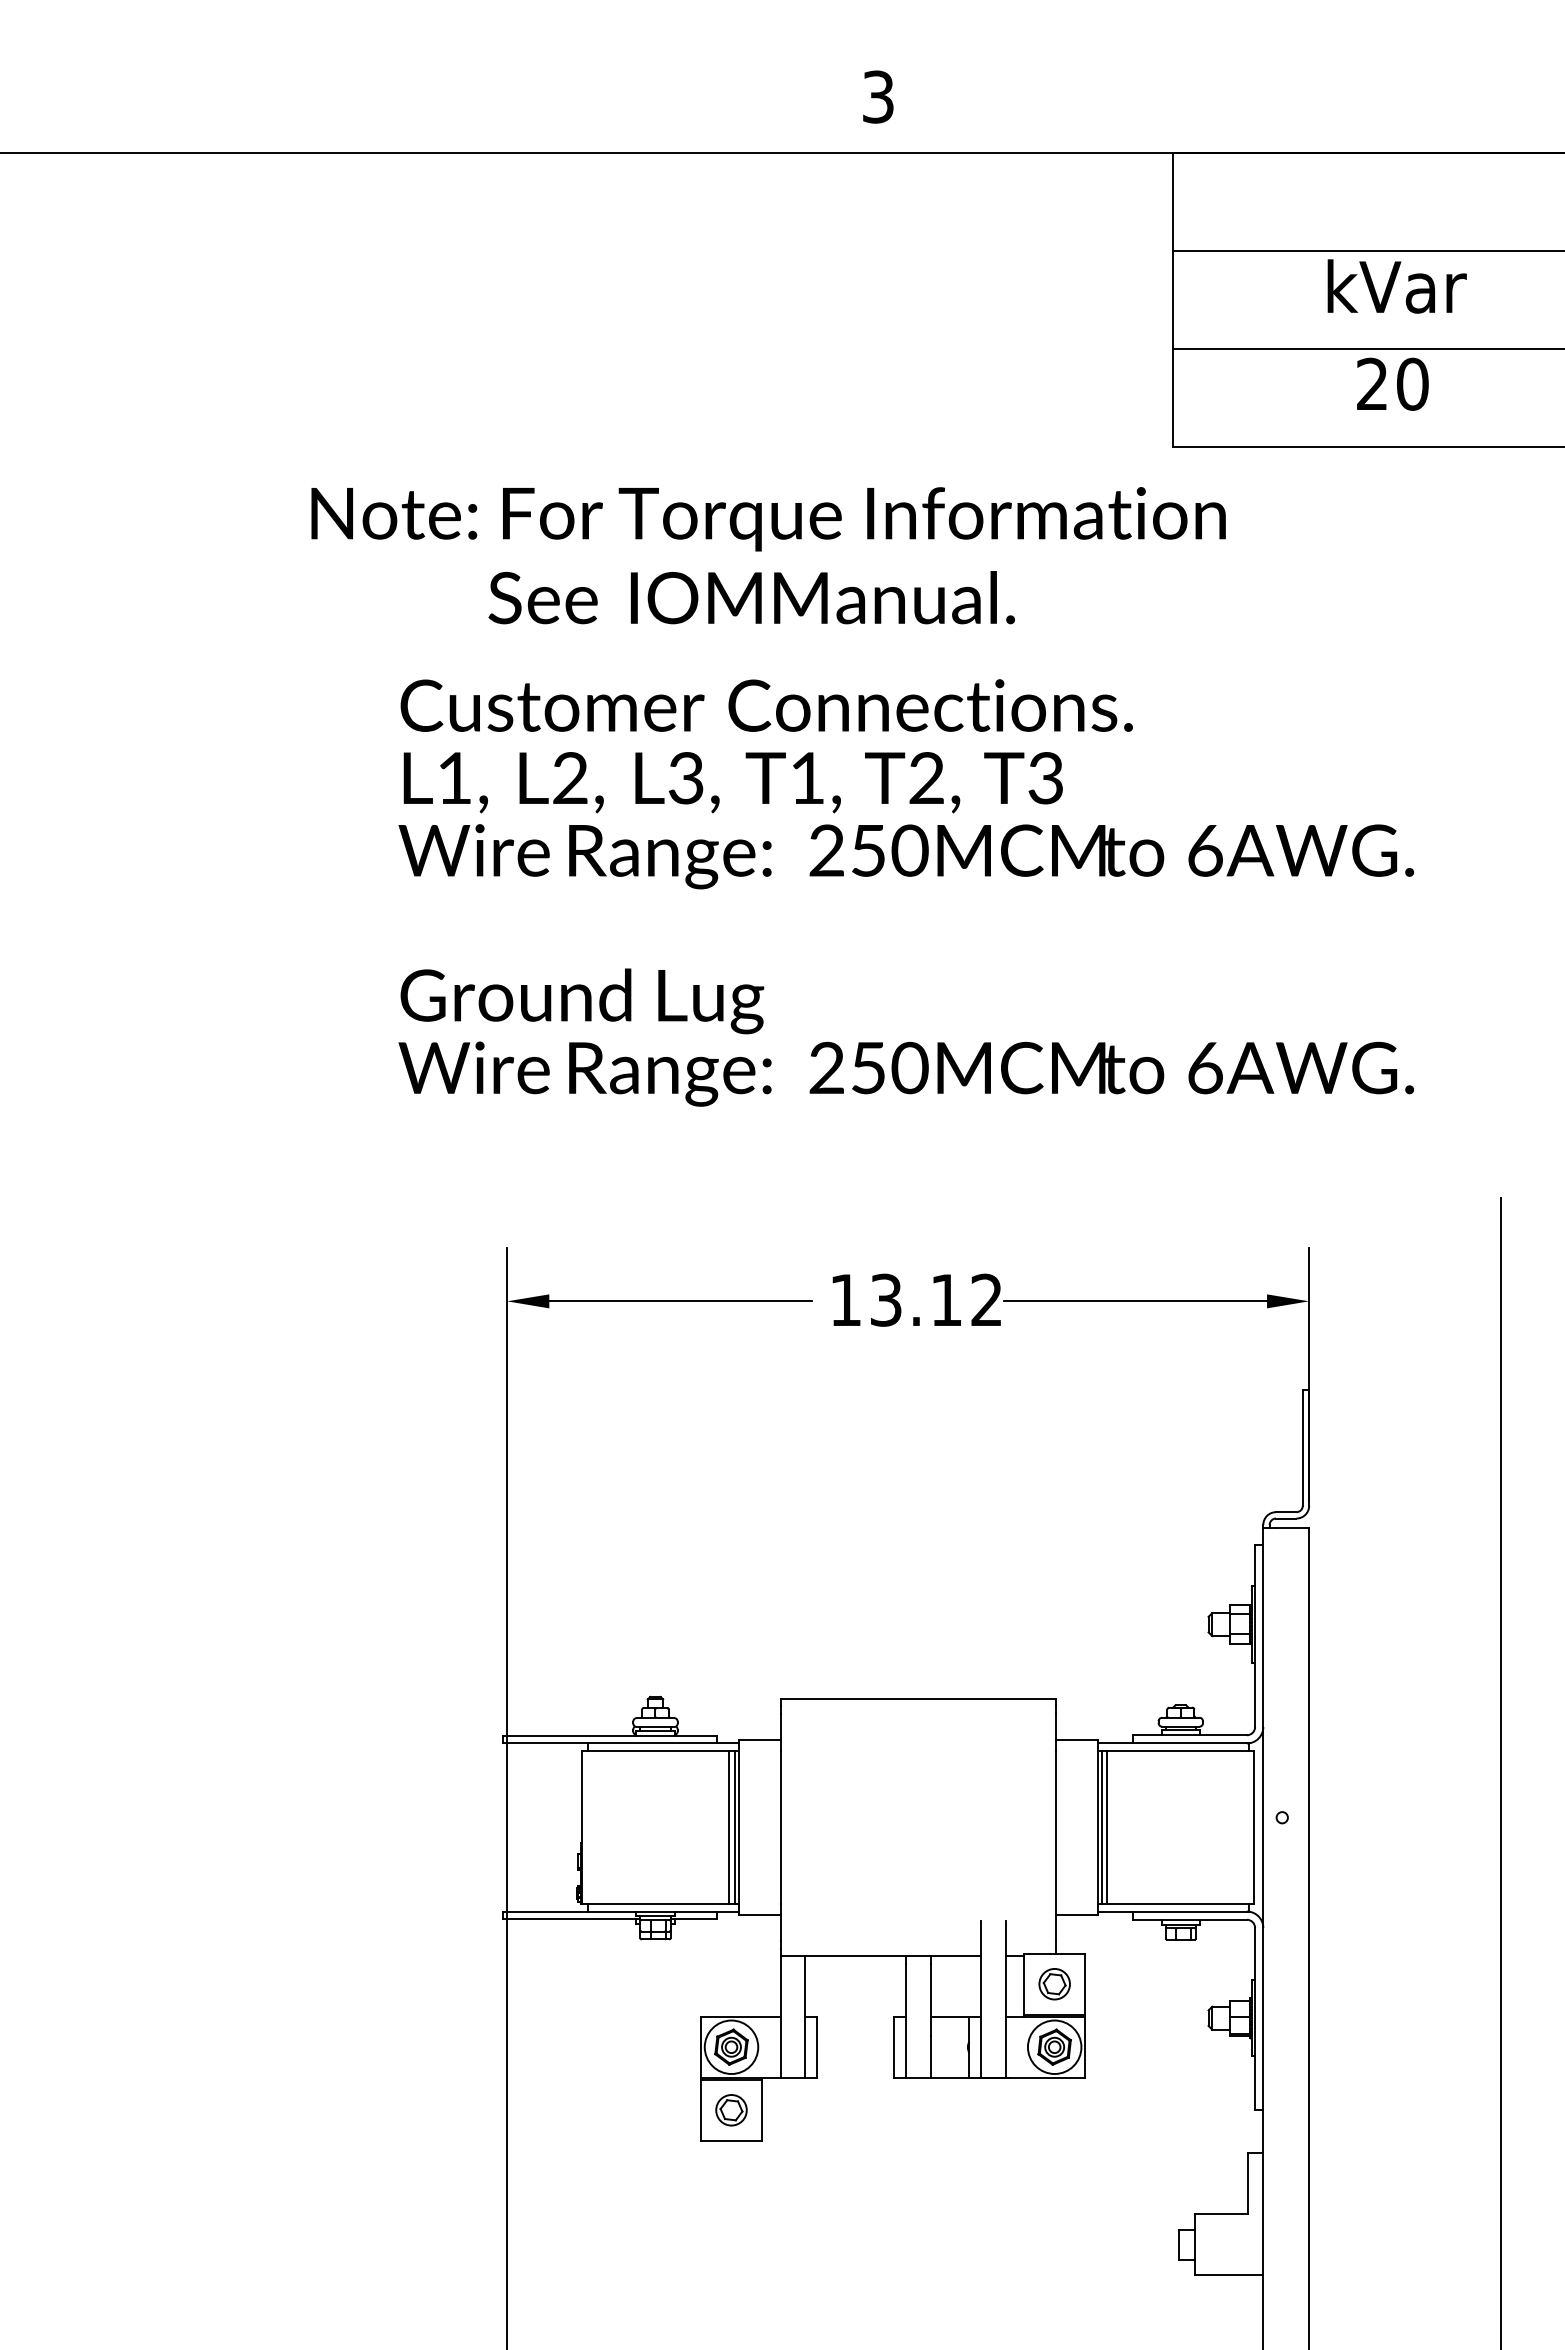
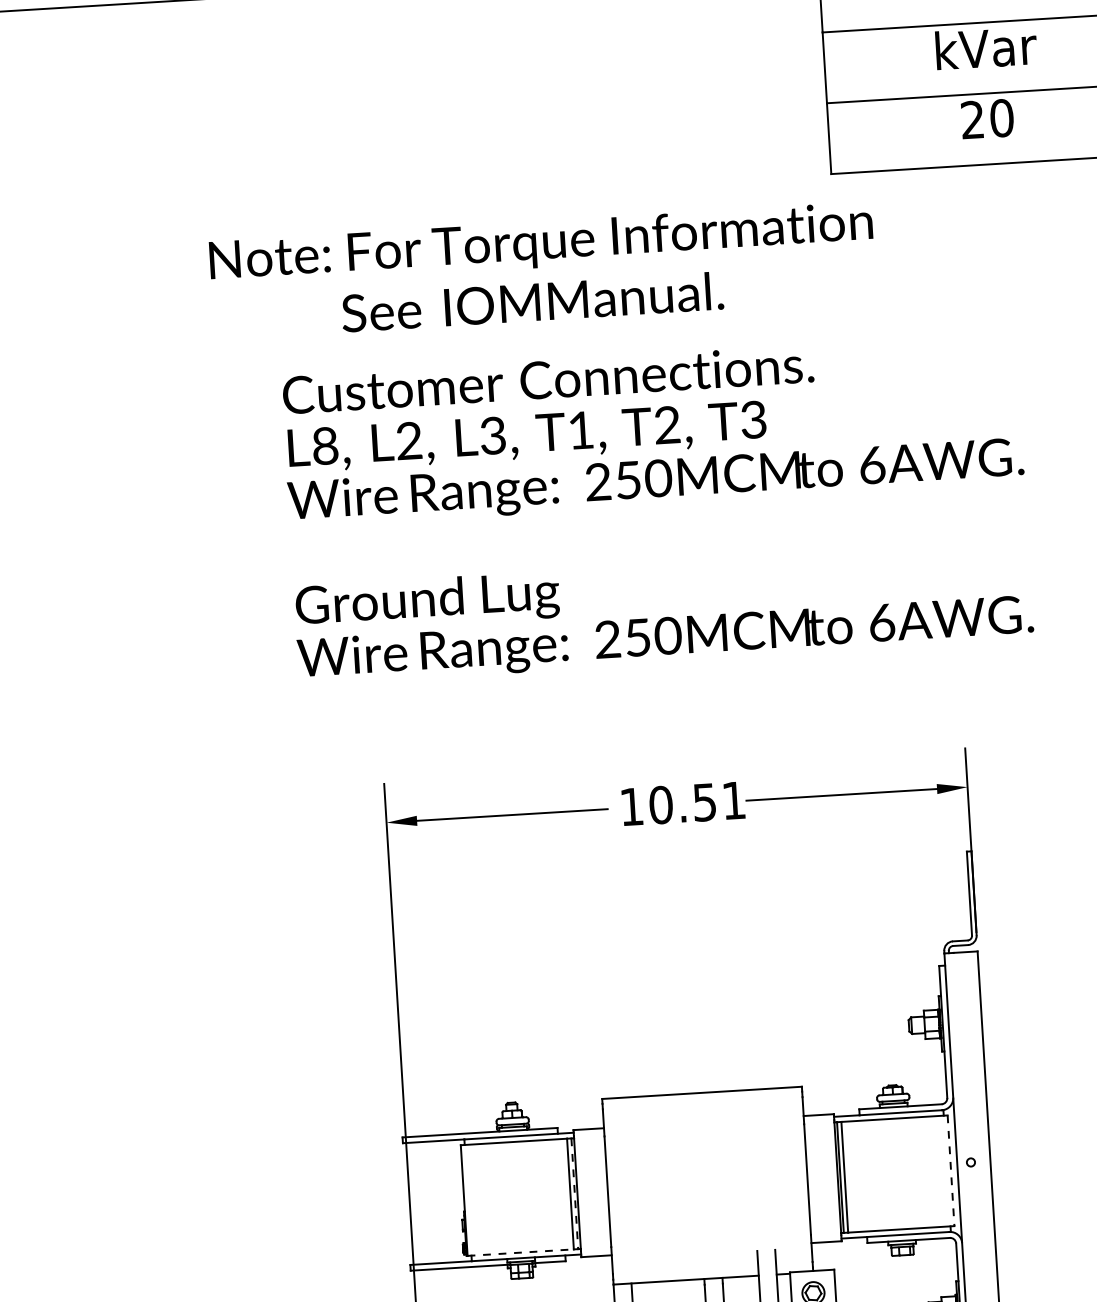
text: (454, 778) -> (325, 446), L1, -> L8,
text: (935, 1299) -> (696, 802), 13.12 -> 10.51
line: (734, 1828) -> (574, 1194), solid -> dashed
line: (1254, 1828) -> (951, 1171), solid -> dashed
line: (656, 1903) -> (521, 1252), solid -> dashed

